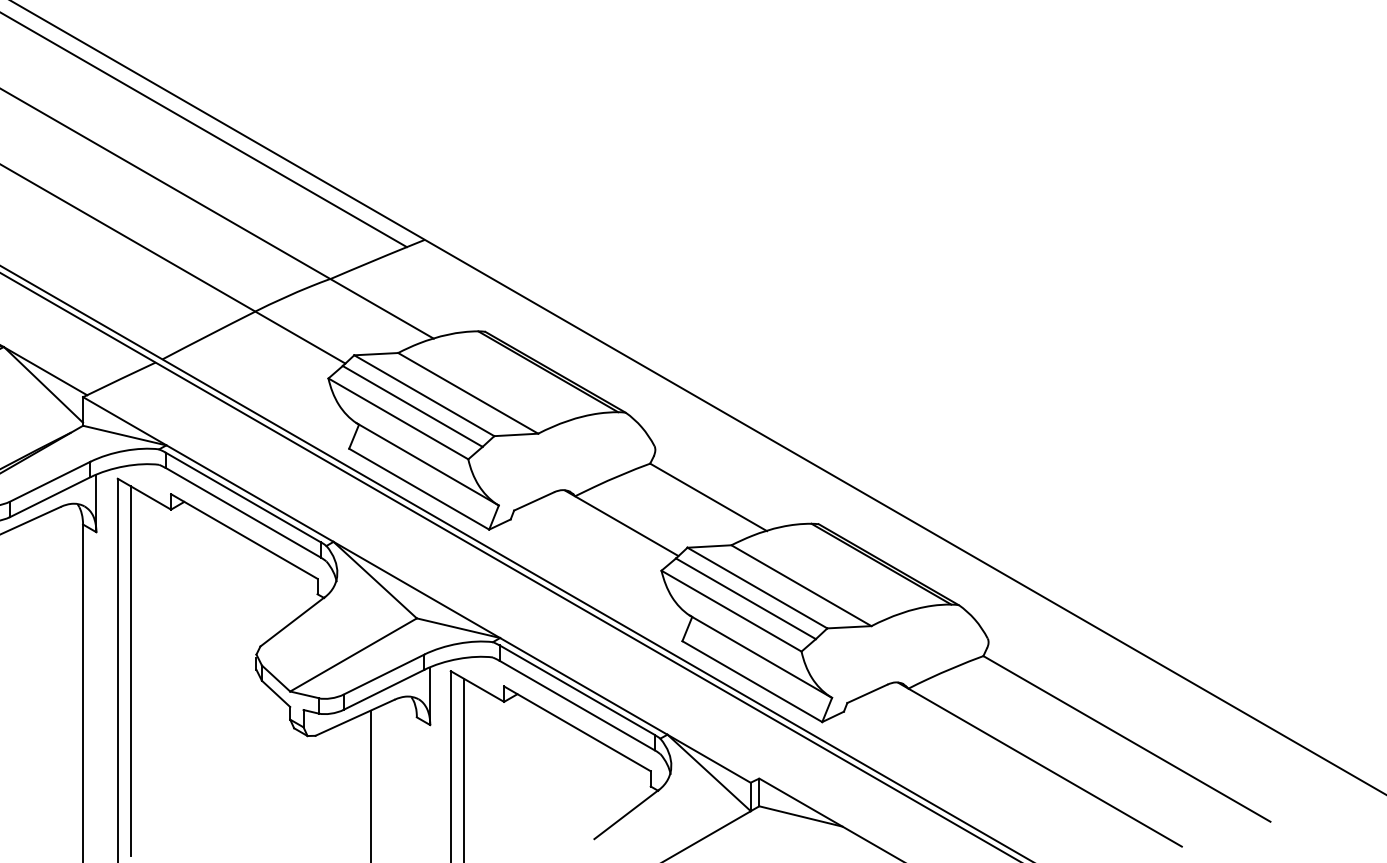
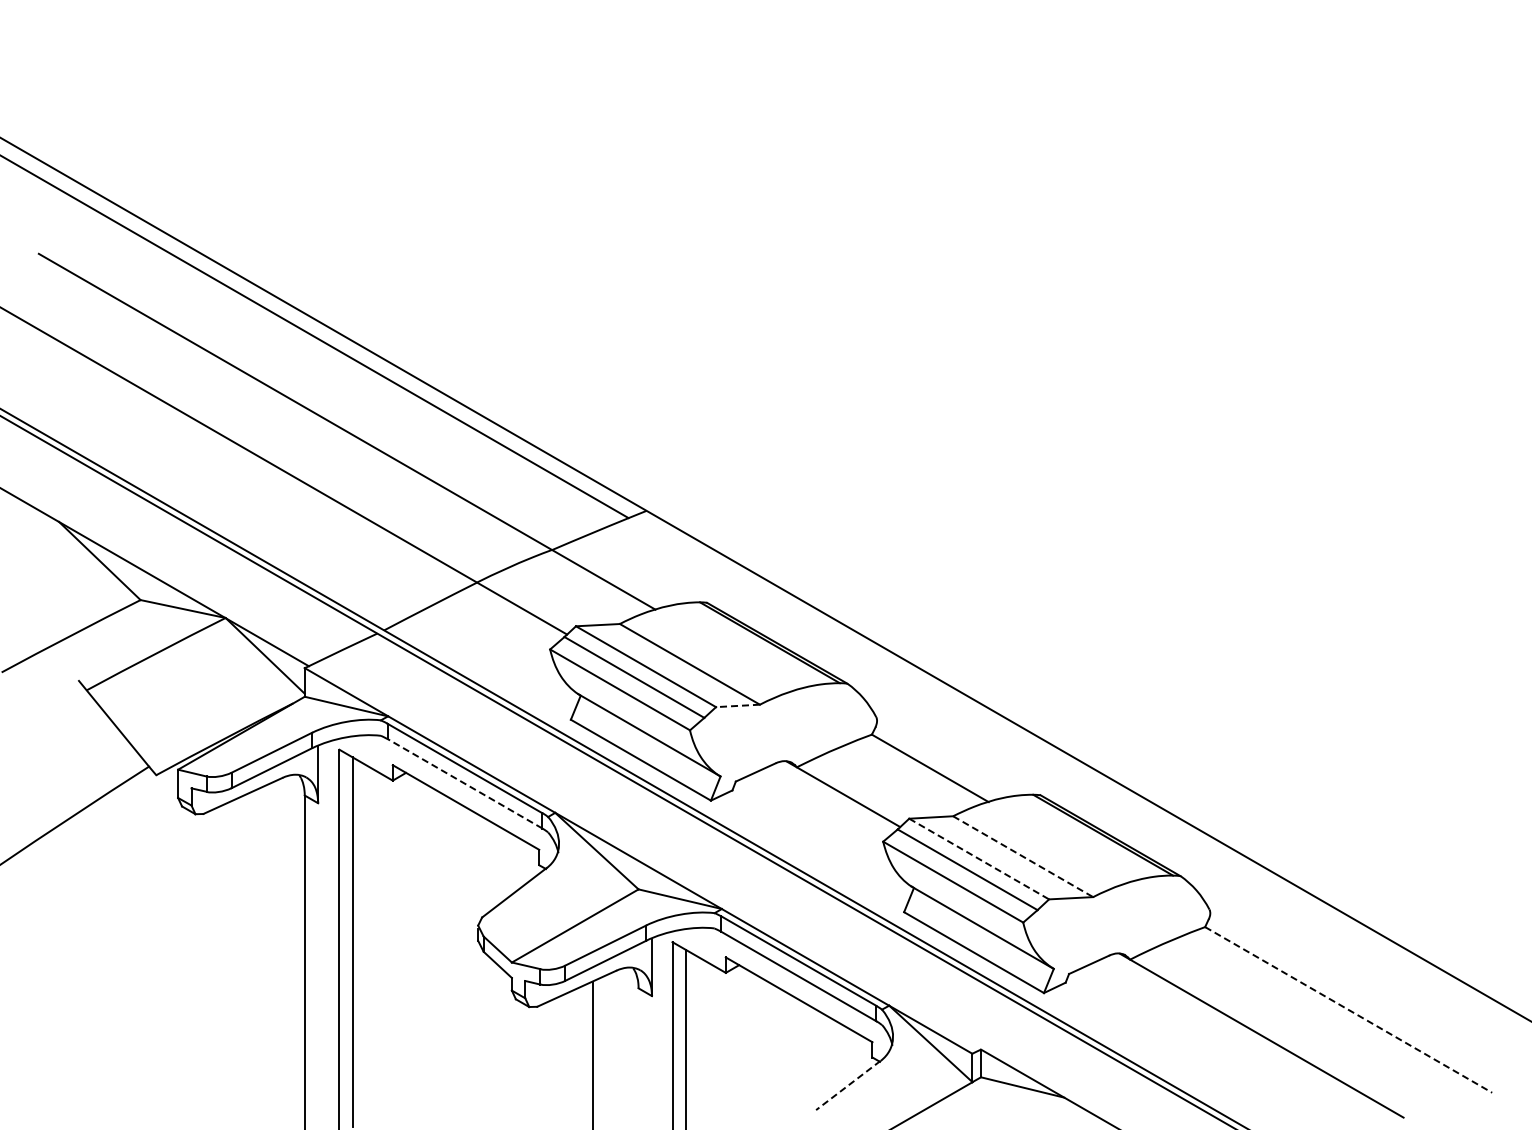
line: (516, 434) -> (738, 705), solid -> dashed
line: (242, 512) -> (464, 783), solid -> dashed
line: (801, 585) -> (1023, 856), solid -> dashed
line: (757, 588) -> (979, 859), solid -> dashed
line: (1126, 738) -> (1348, 1009), solid -> dashed
line: (626, 814) -> (848, 1085), solid -> dashed

